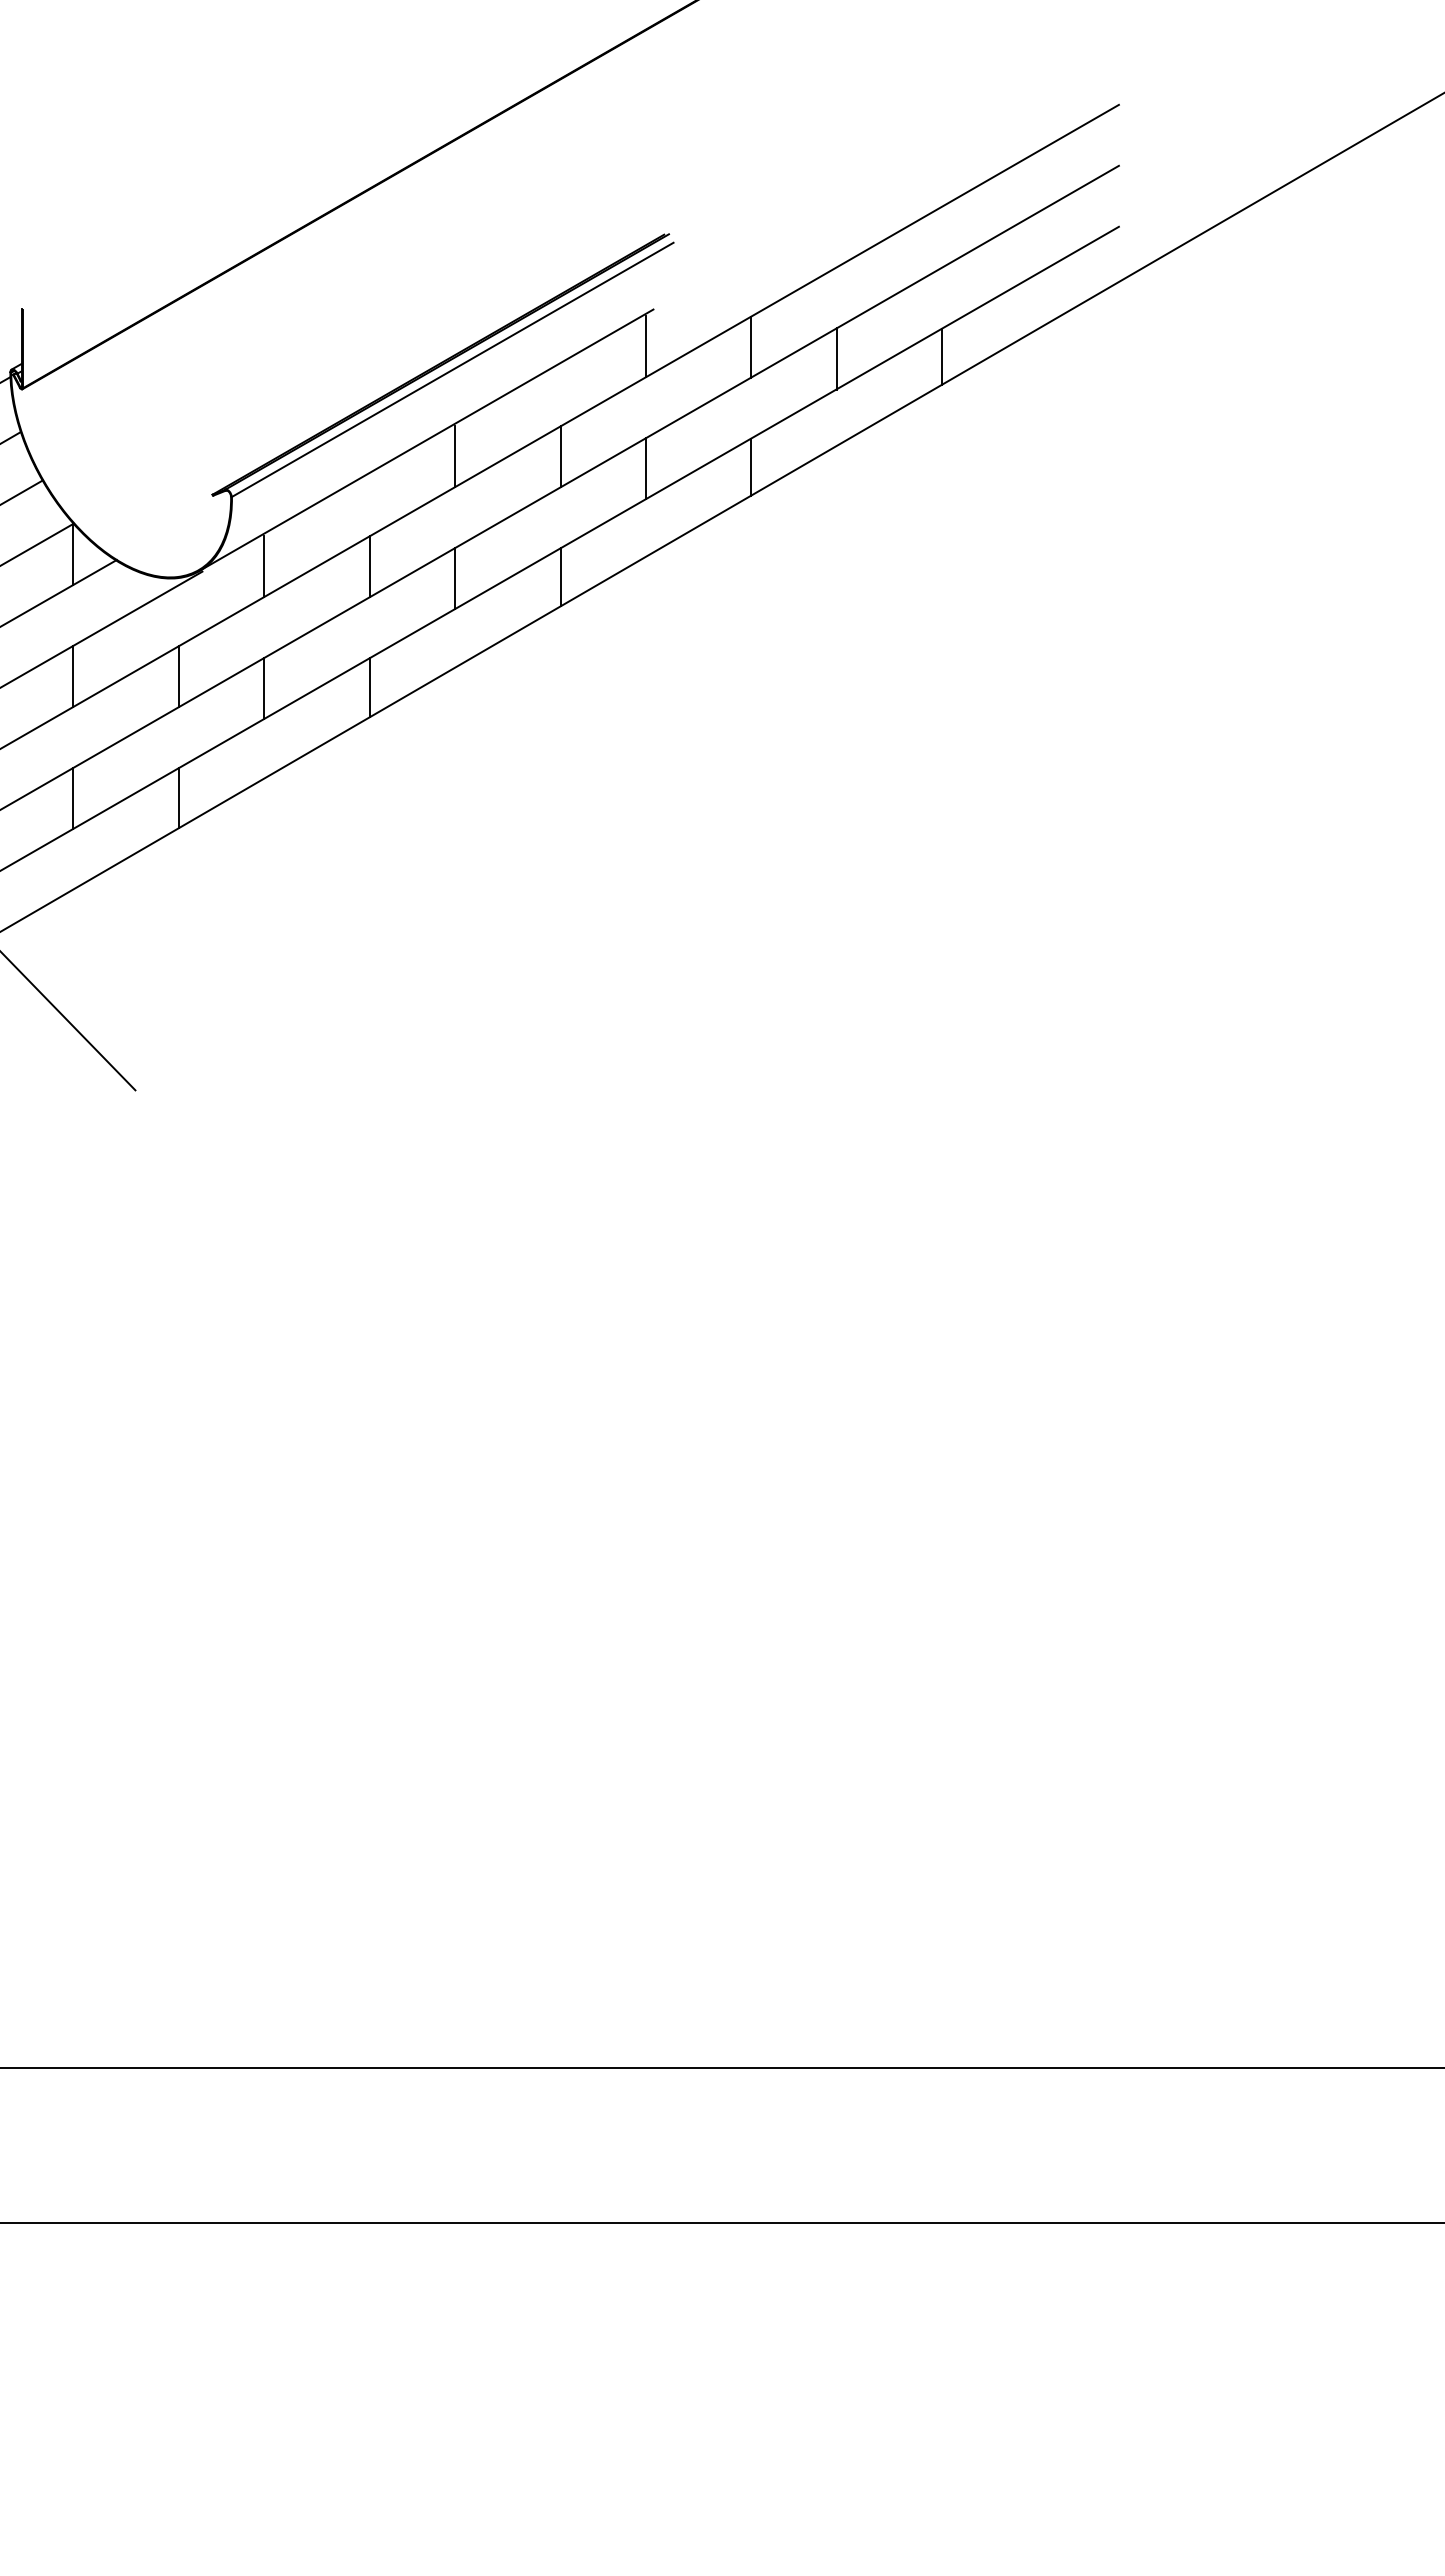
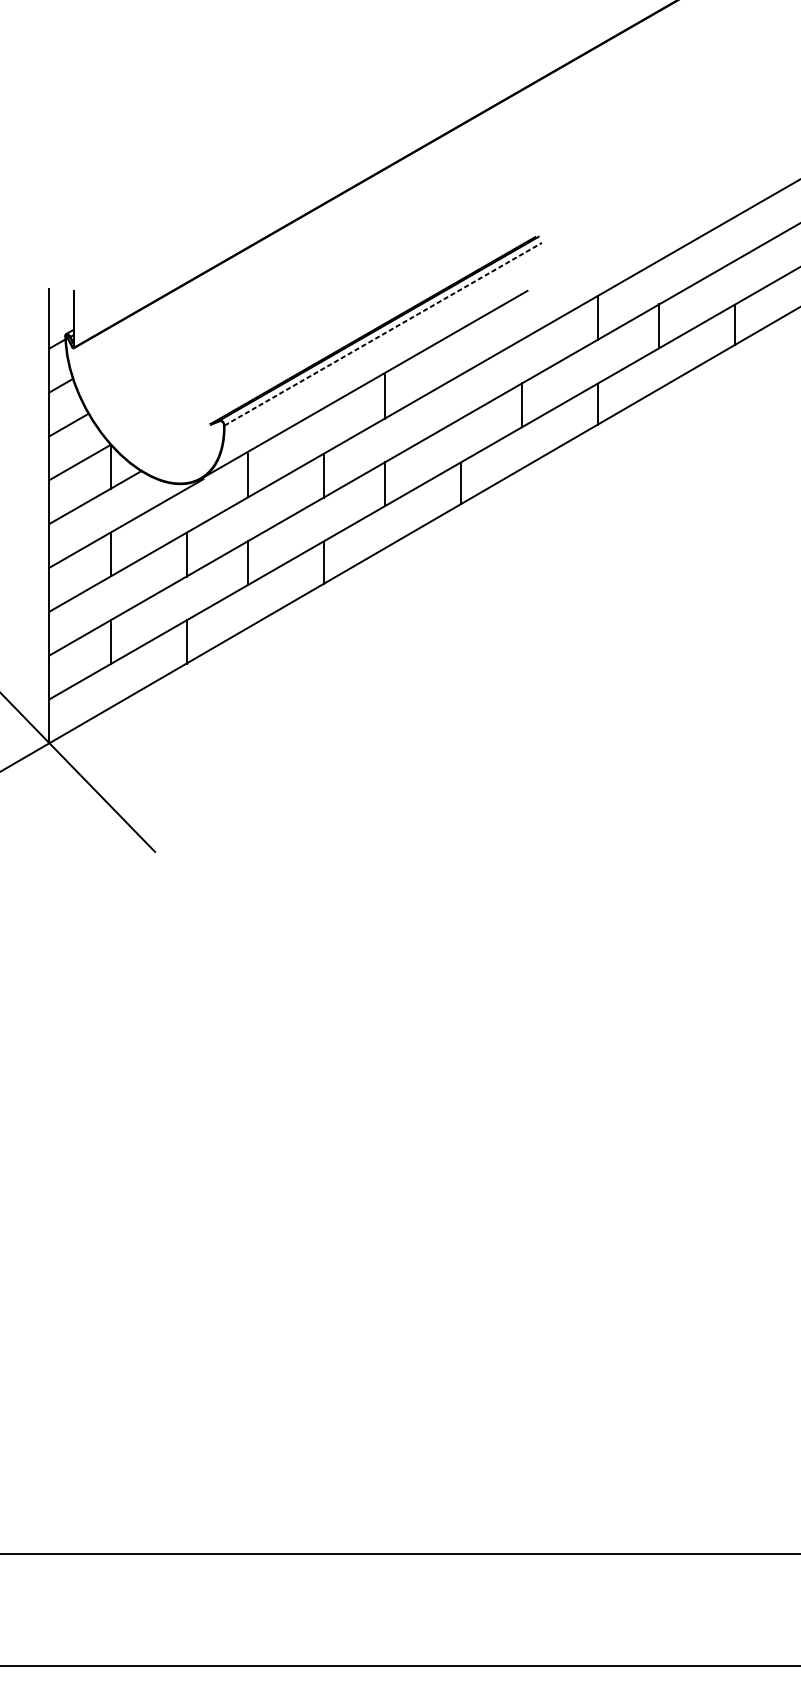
line: (645, 346) -> (521, 317), removed
line: (452, 369) -> (383, 333), solid -> dashed
line: (560, 456) -> (460, 396), removed

